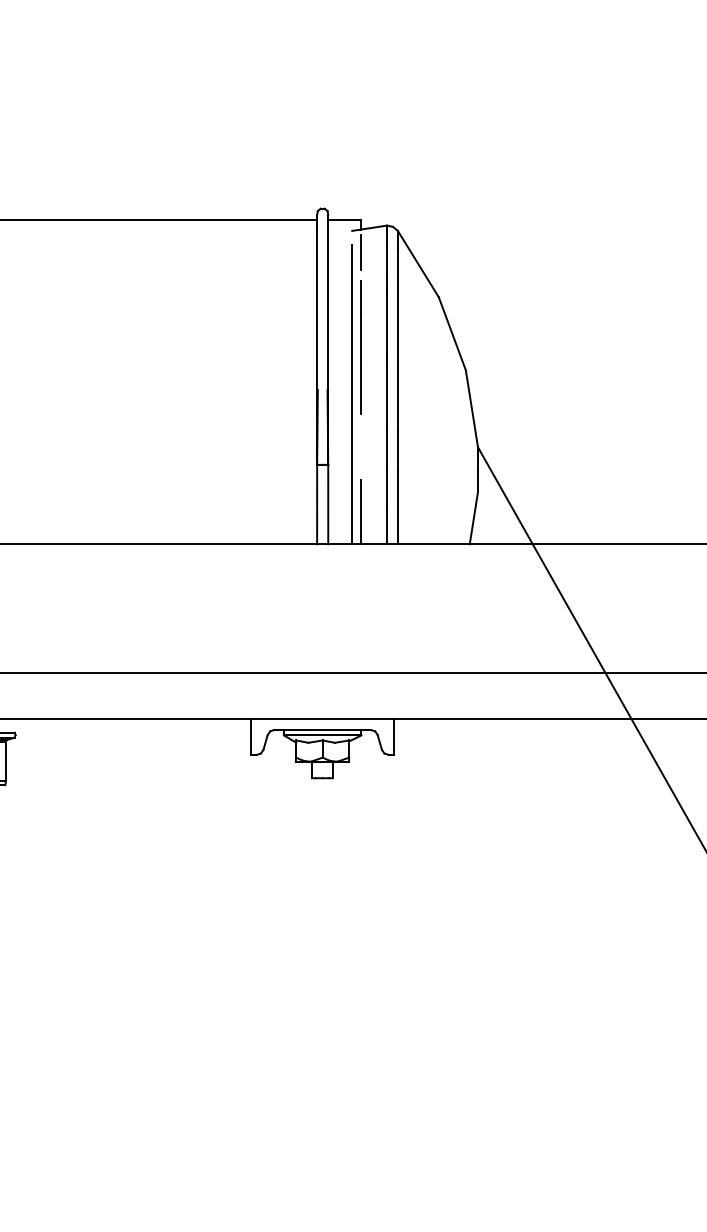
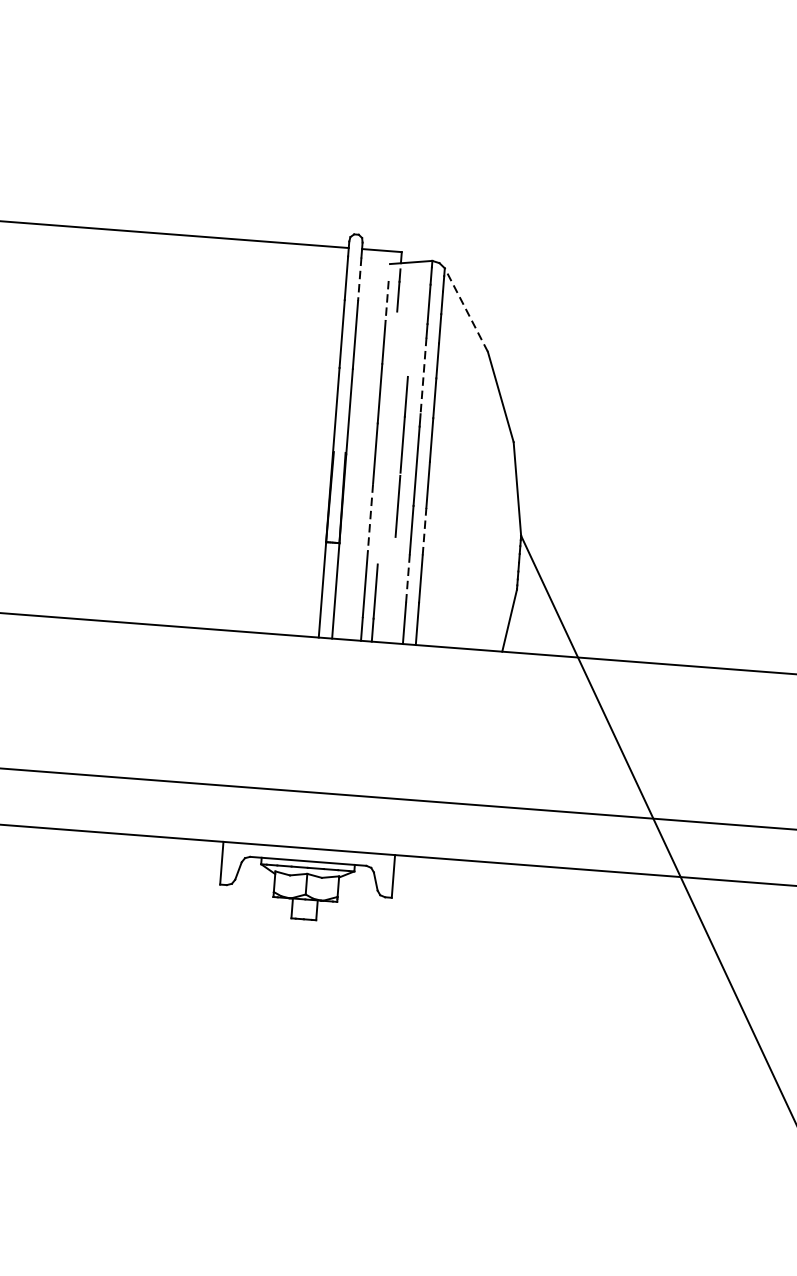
line: (328, 245) -> (360, 279), solid -> dashed
line: (352, 261) -> (387, 300), solid -> dashed
line: (418, 264) -> (466, 310), solid -> dashed
line: (387, 321) -> (423, 376), solid -> dashed
line: (360, 347) -> (400, 456), moved
line: (352, 441) -> (370, 517), solid -> dashed
line: (397, 449) -> (424, 531), solid -> dashed
line: (387, 490) -> (408, 579), solid -> dashed

